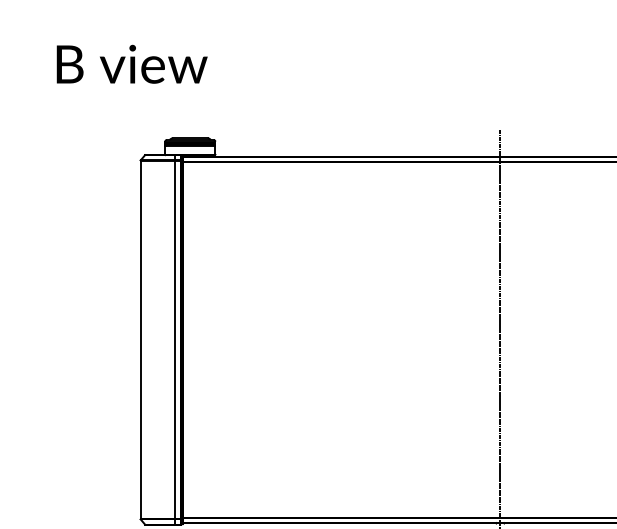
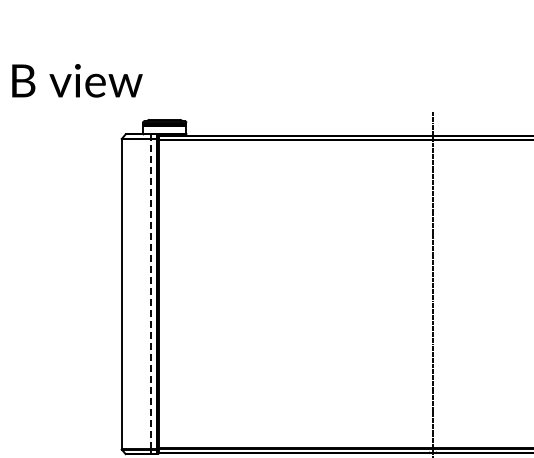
text: (132, 63) -> (77, 80), moved
line: (175, 339) -> (151, 293), solid -> dashed

